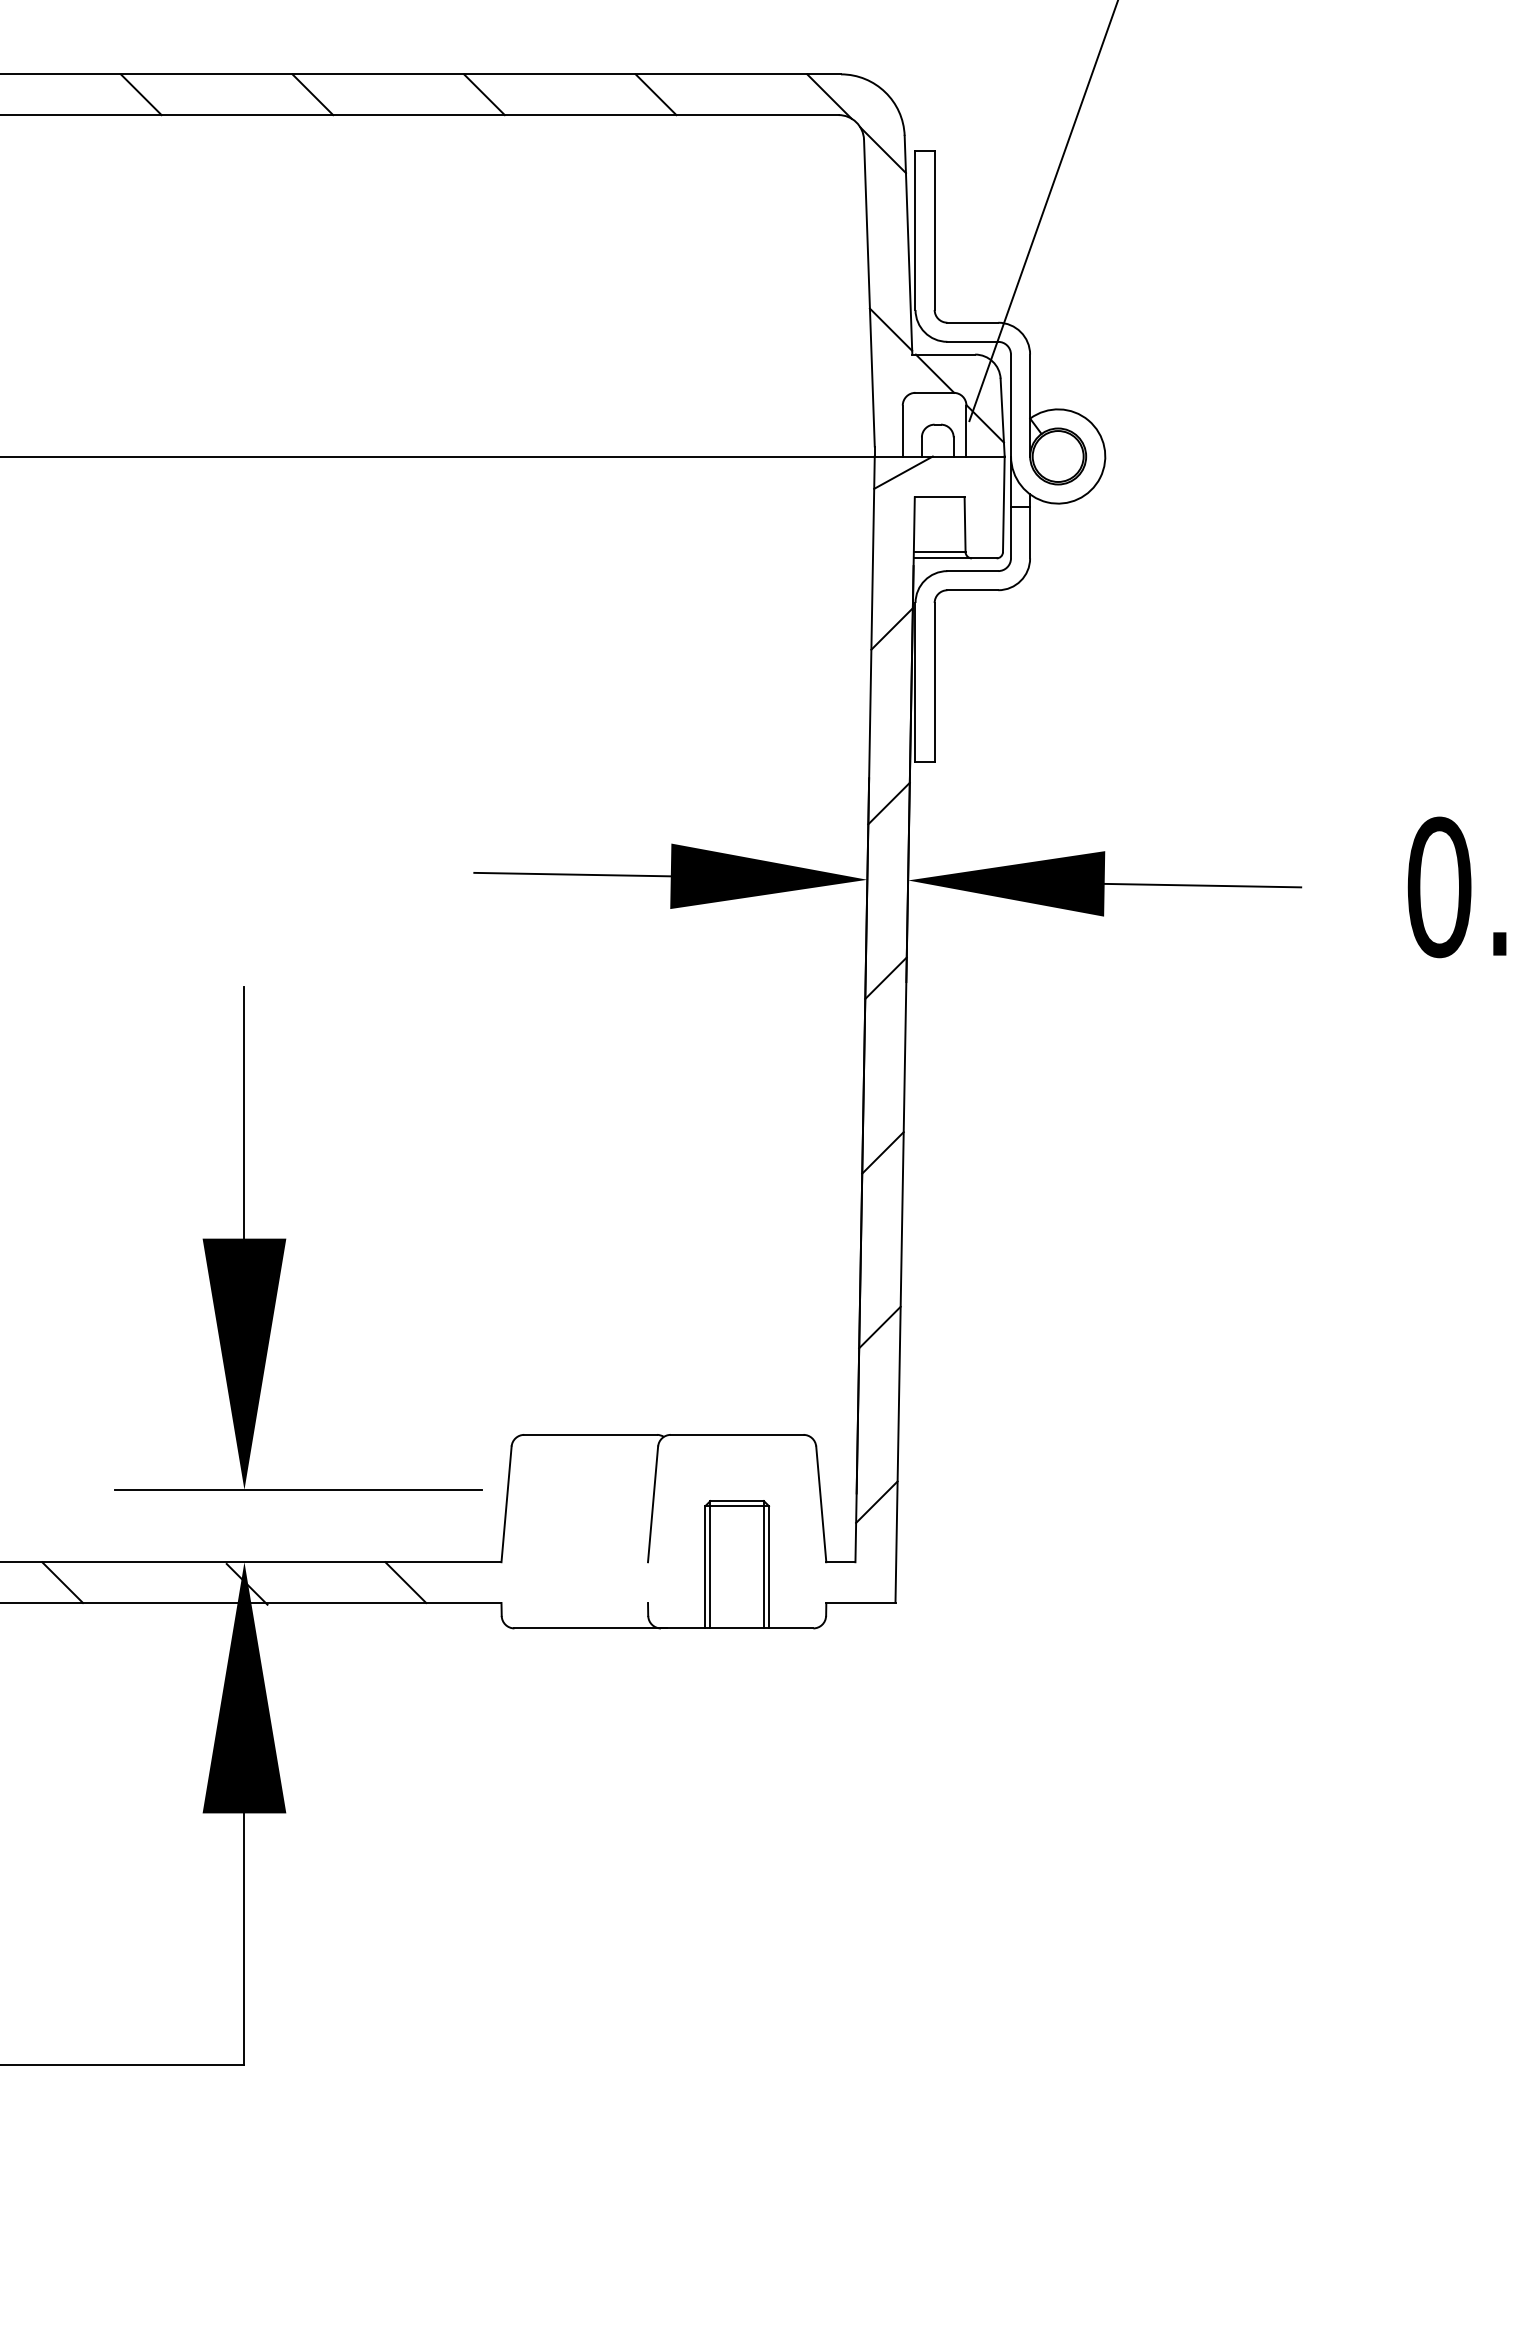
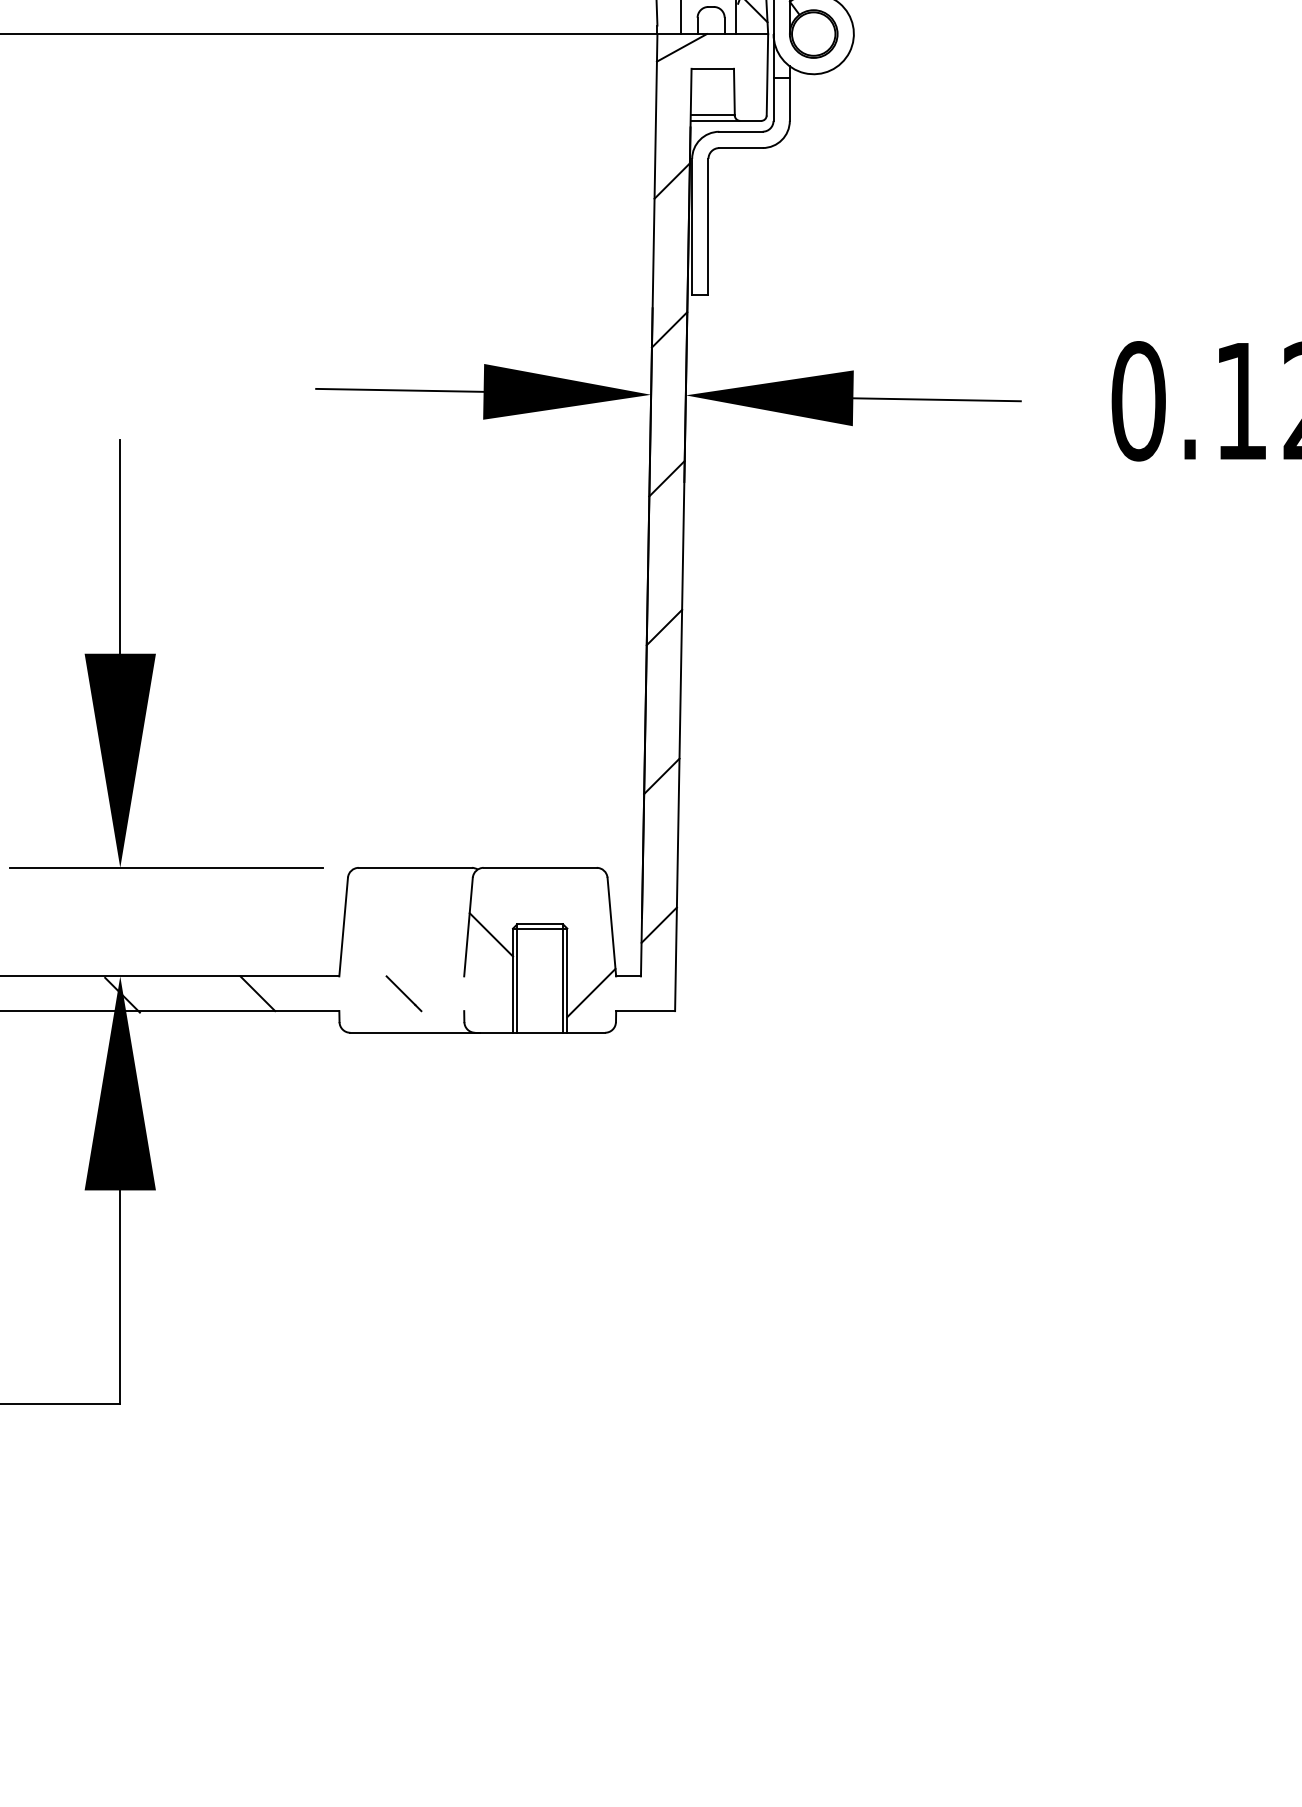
part: (286, 1239) -> (156, 654), moved
line: (679, 1513) -> (491, 934), added
line: (797, 1581) -> (591, 992), added
line: (577, 1582) -> (404, 993), added

